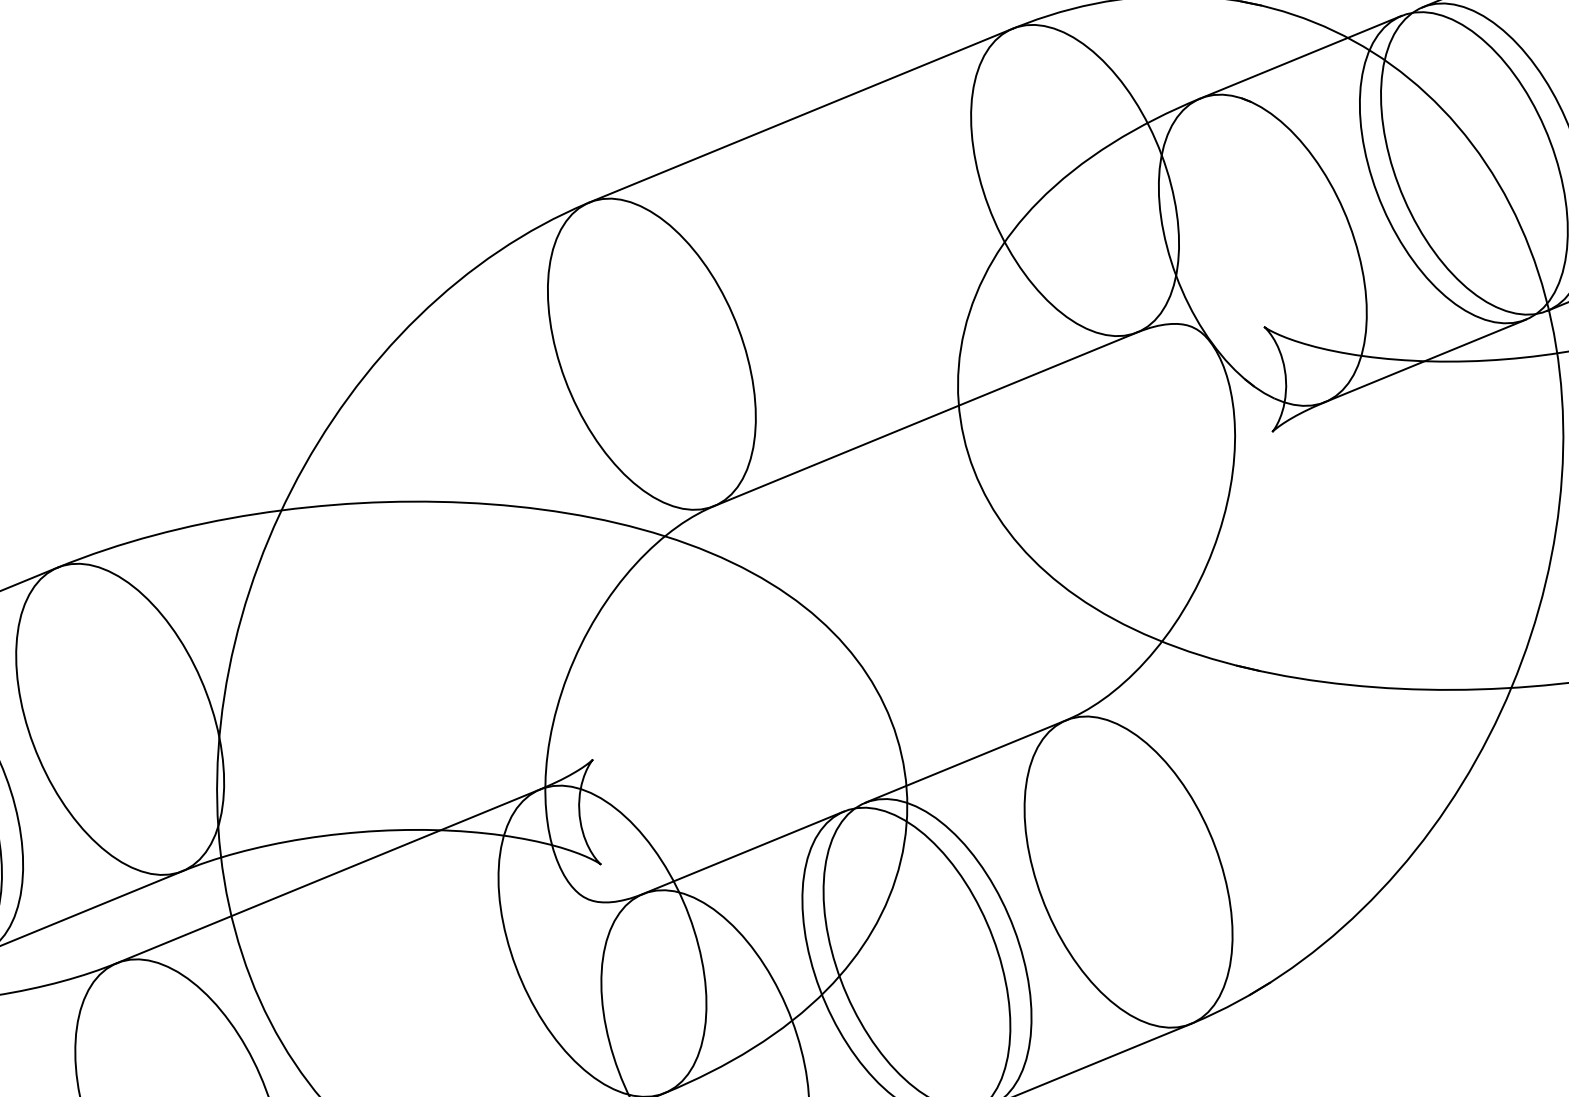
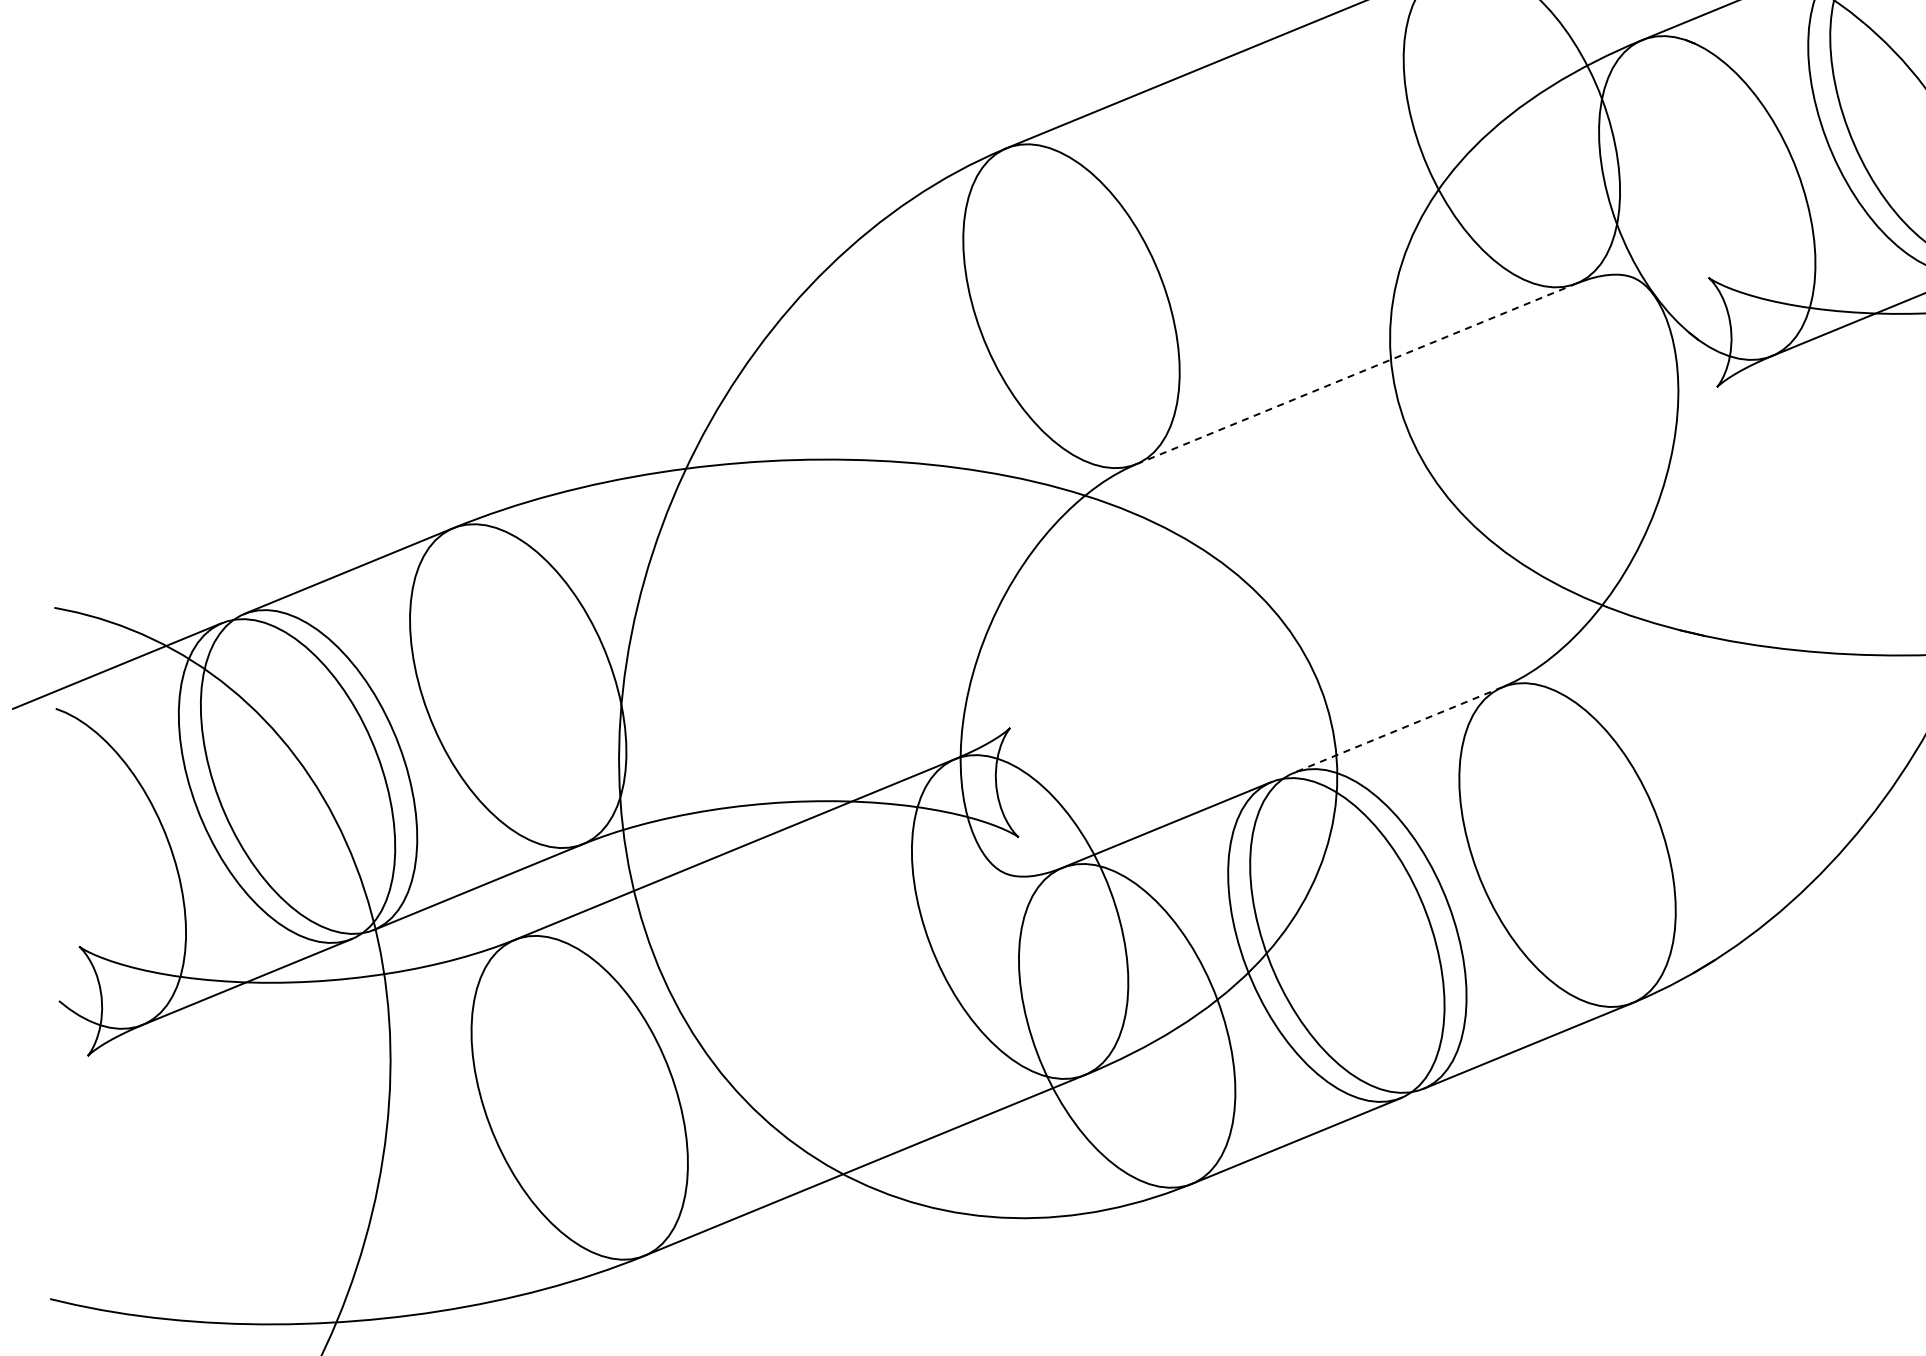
line: (926, 418) -> (1357, 373), solid -> dashed
line: (965, 761) -> (1397, 730), solid -> dashed

